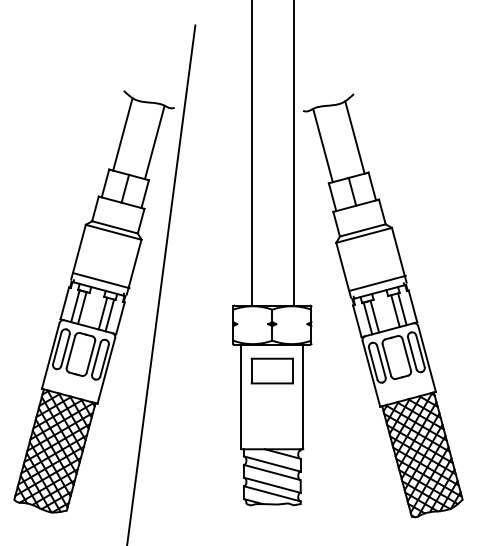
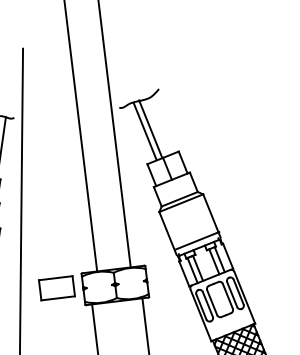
line: (354, 137) -> (144, 131), moved
line: (322, 145) -> (150, 129), moved
part: (271, 370) -> (56, 287), moved

